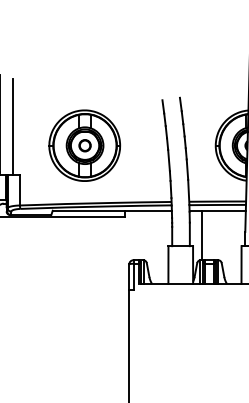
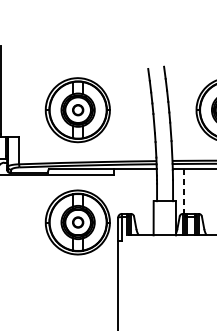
line: (12, 127) -> (12, 93), removed
line: (202, 235) -> (184, 191), solid -> dashed
part: (84, 269) -> (77, 222), added

